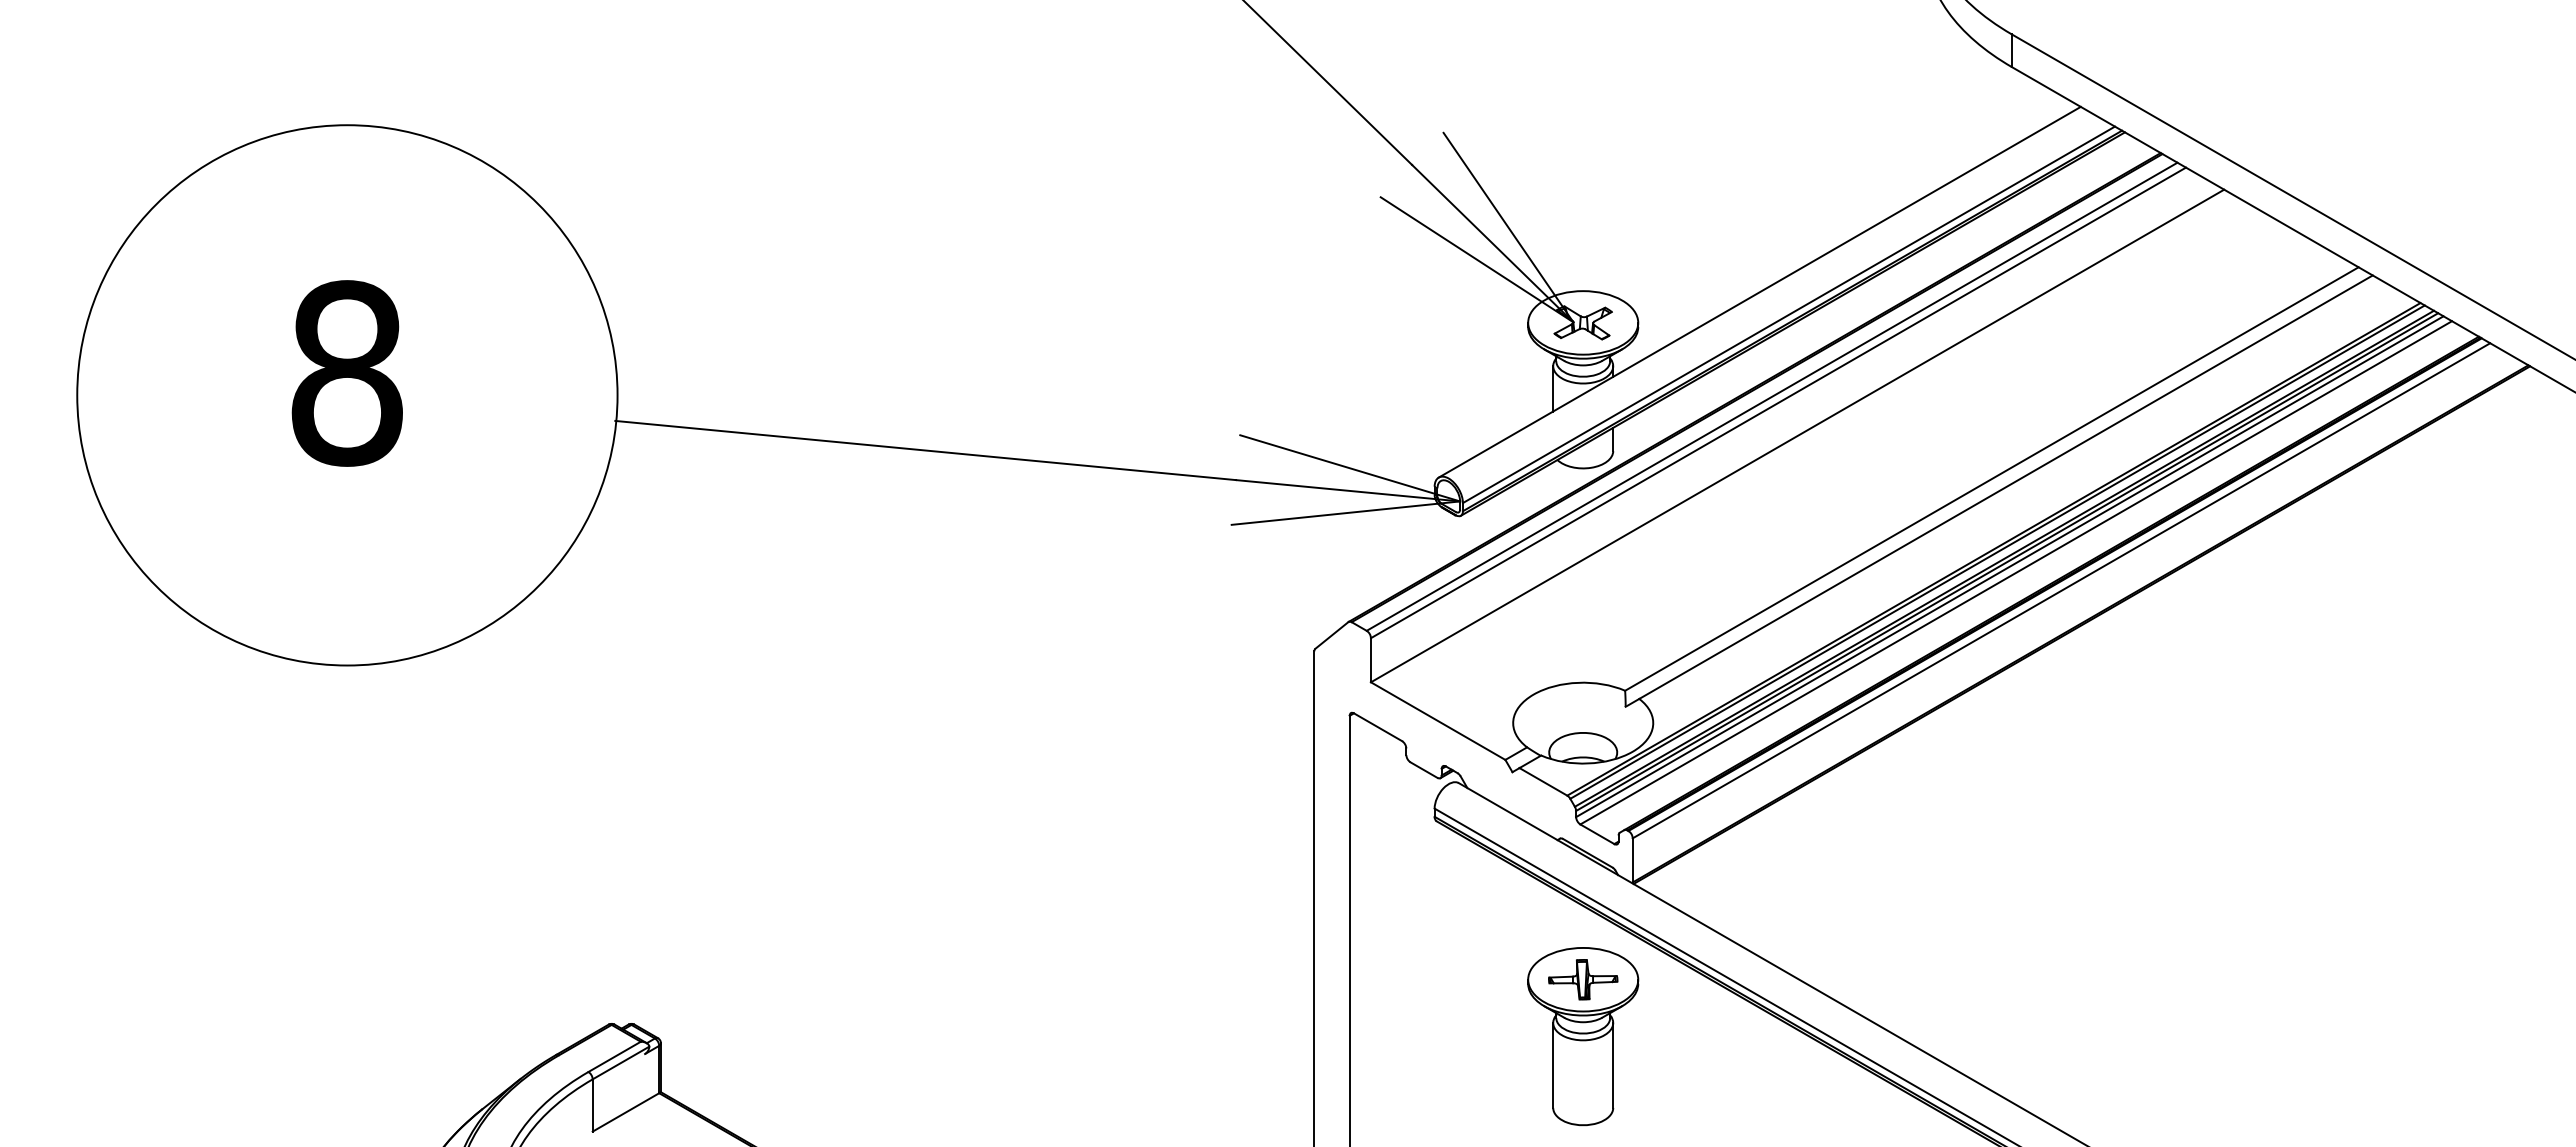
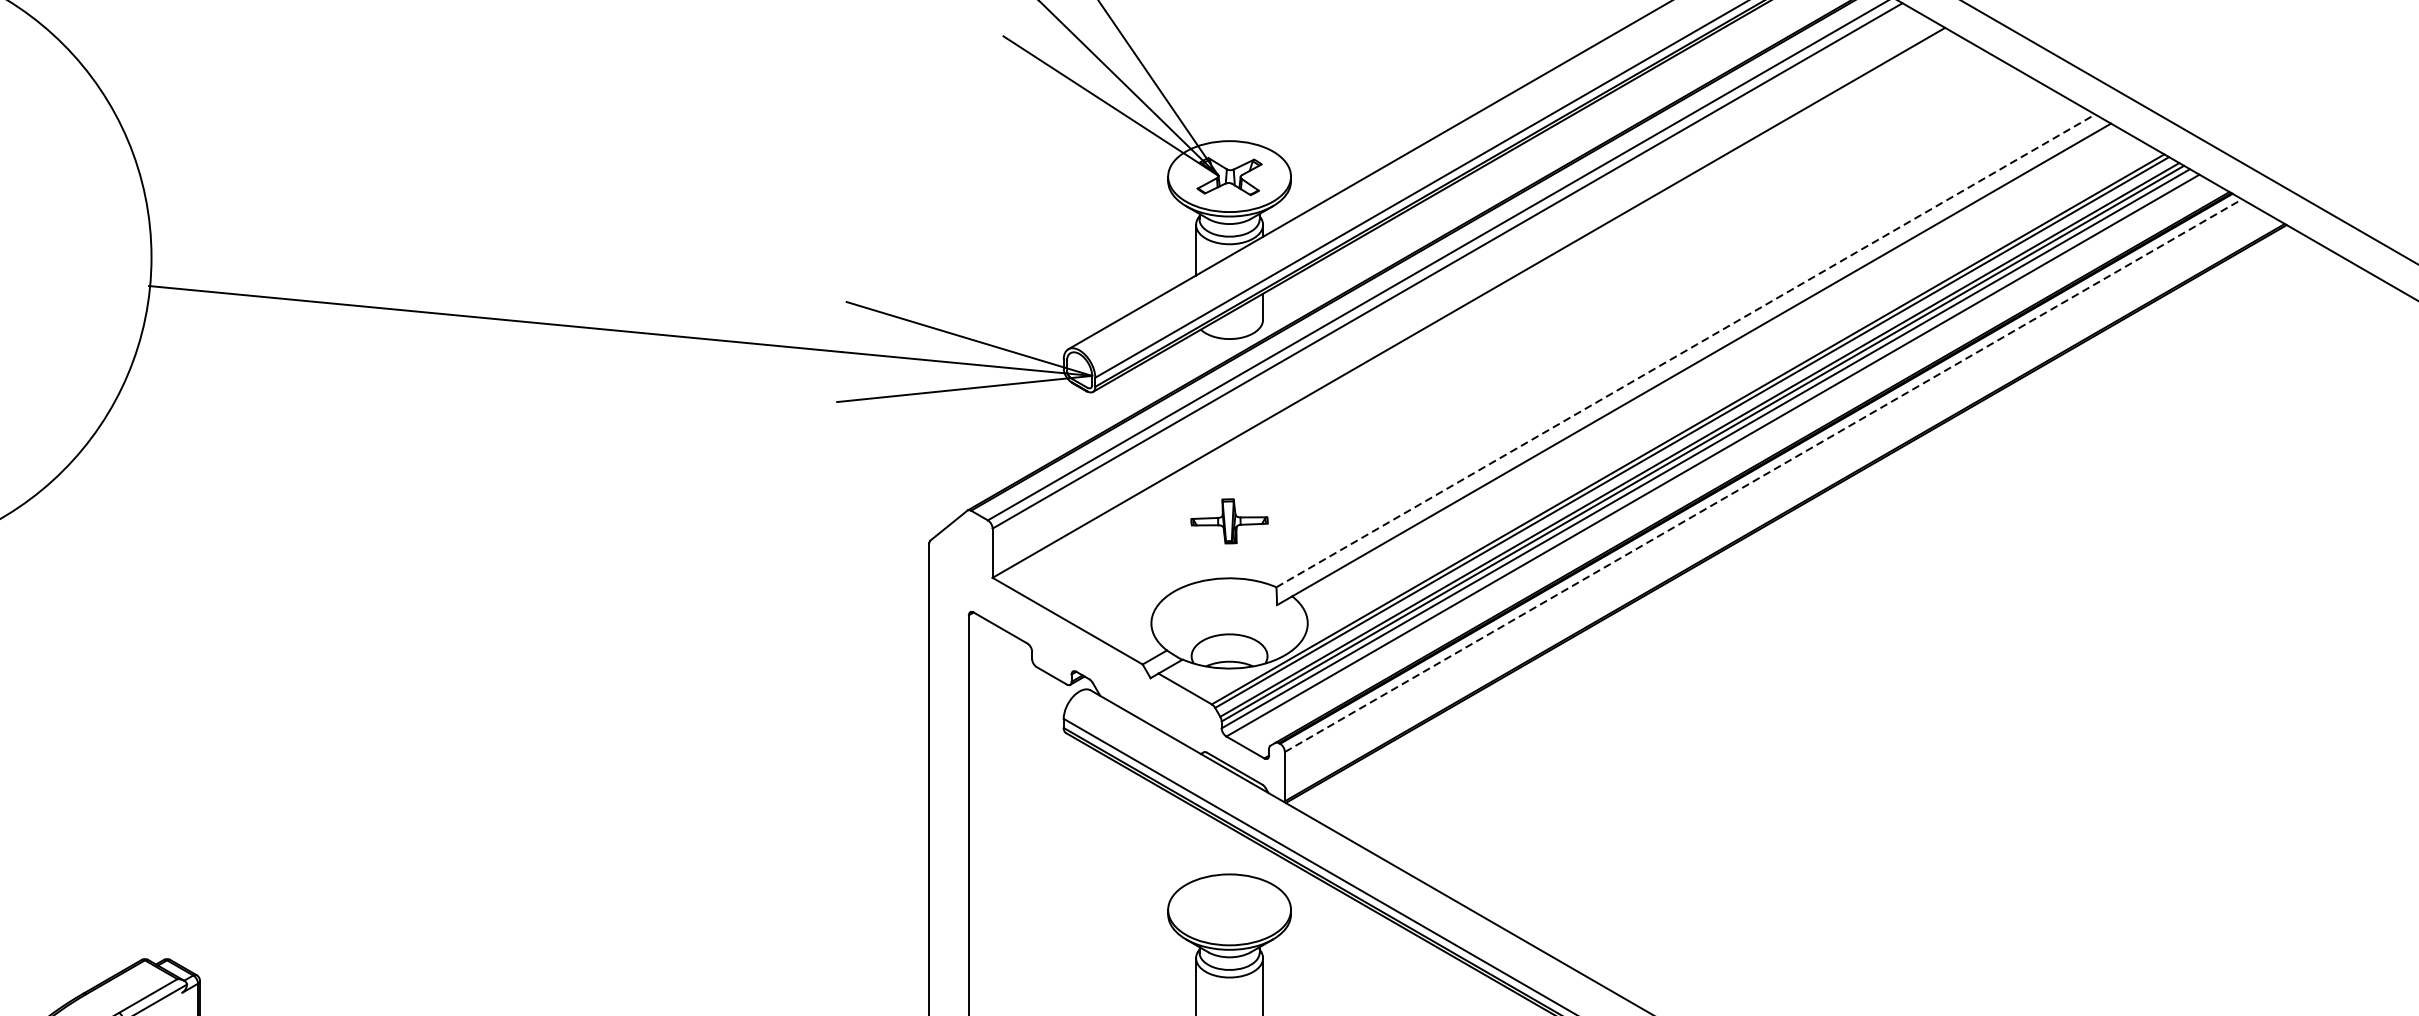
line: (1992, 478) -> (1686, 350), solid -> dashed
line: (2061, 590) -> (1763, 475), solid -> dashed
part: (1583, 979) -> (1229, 521), moved

